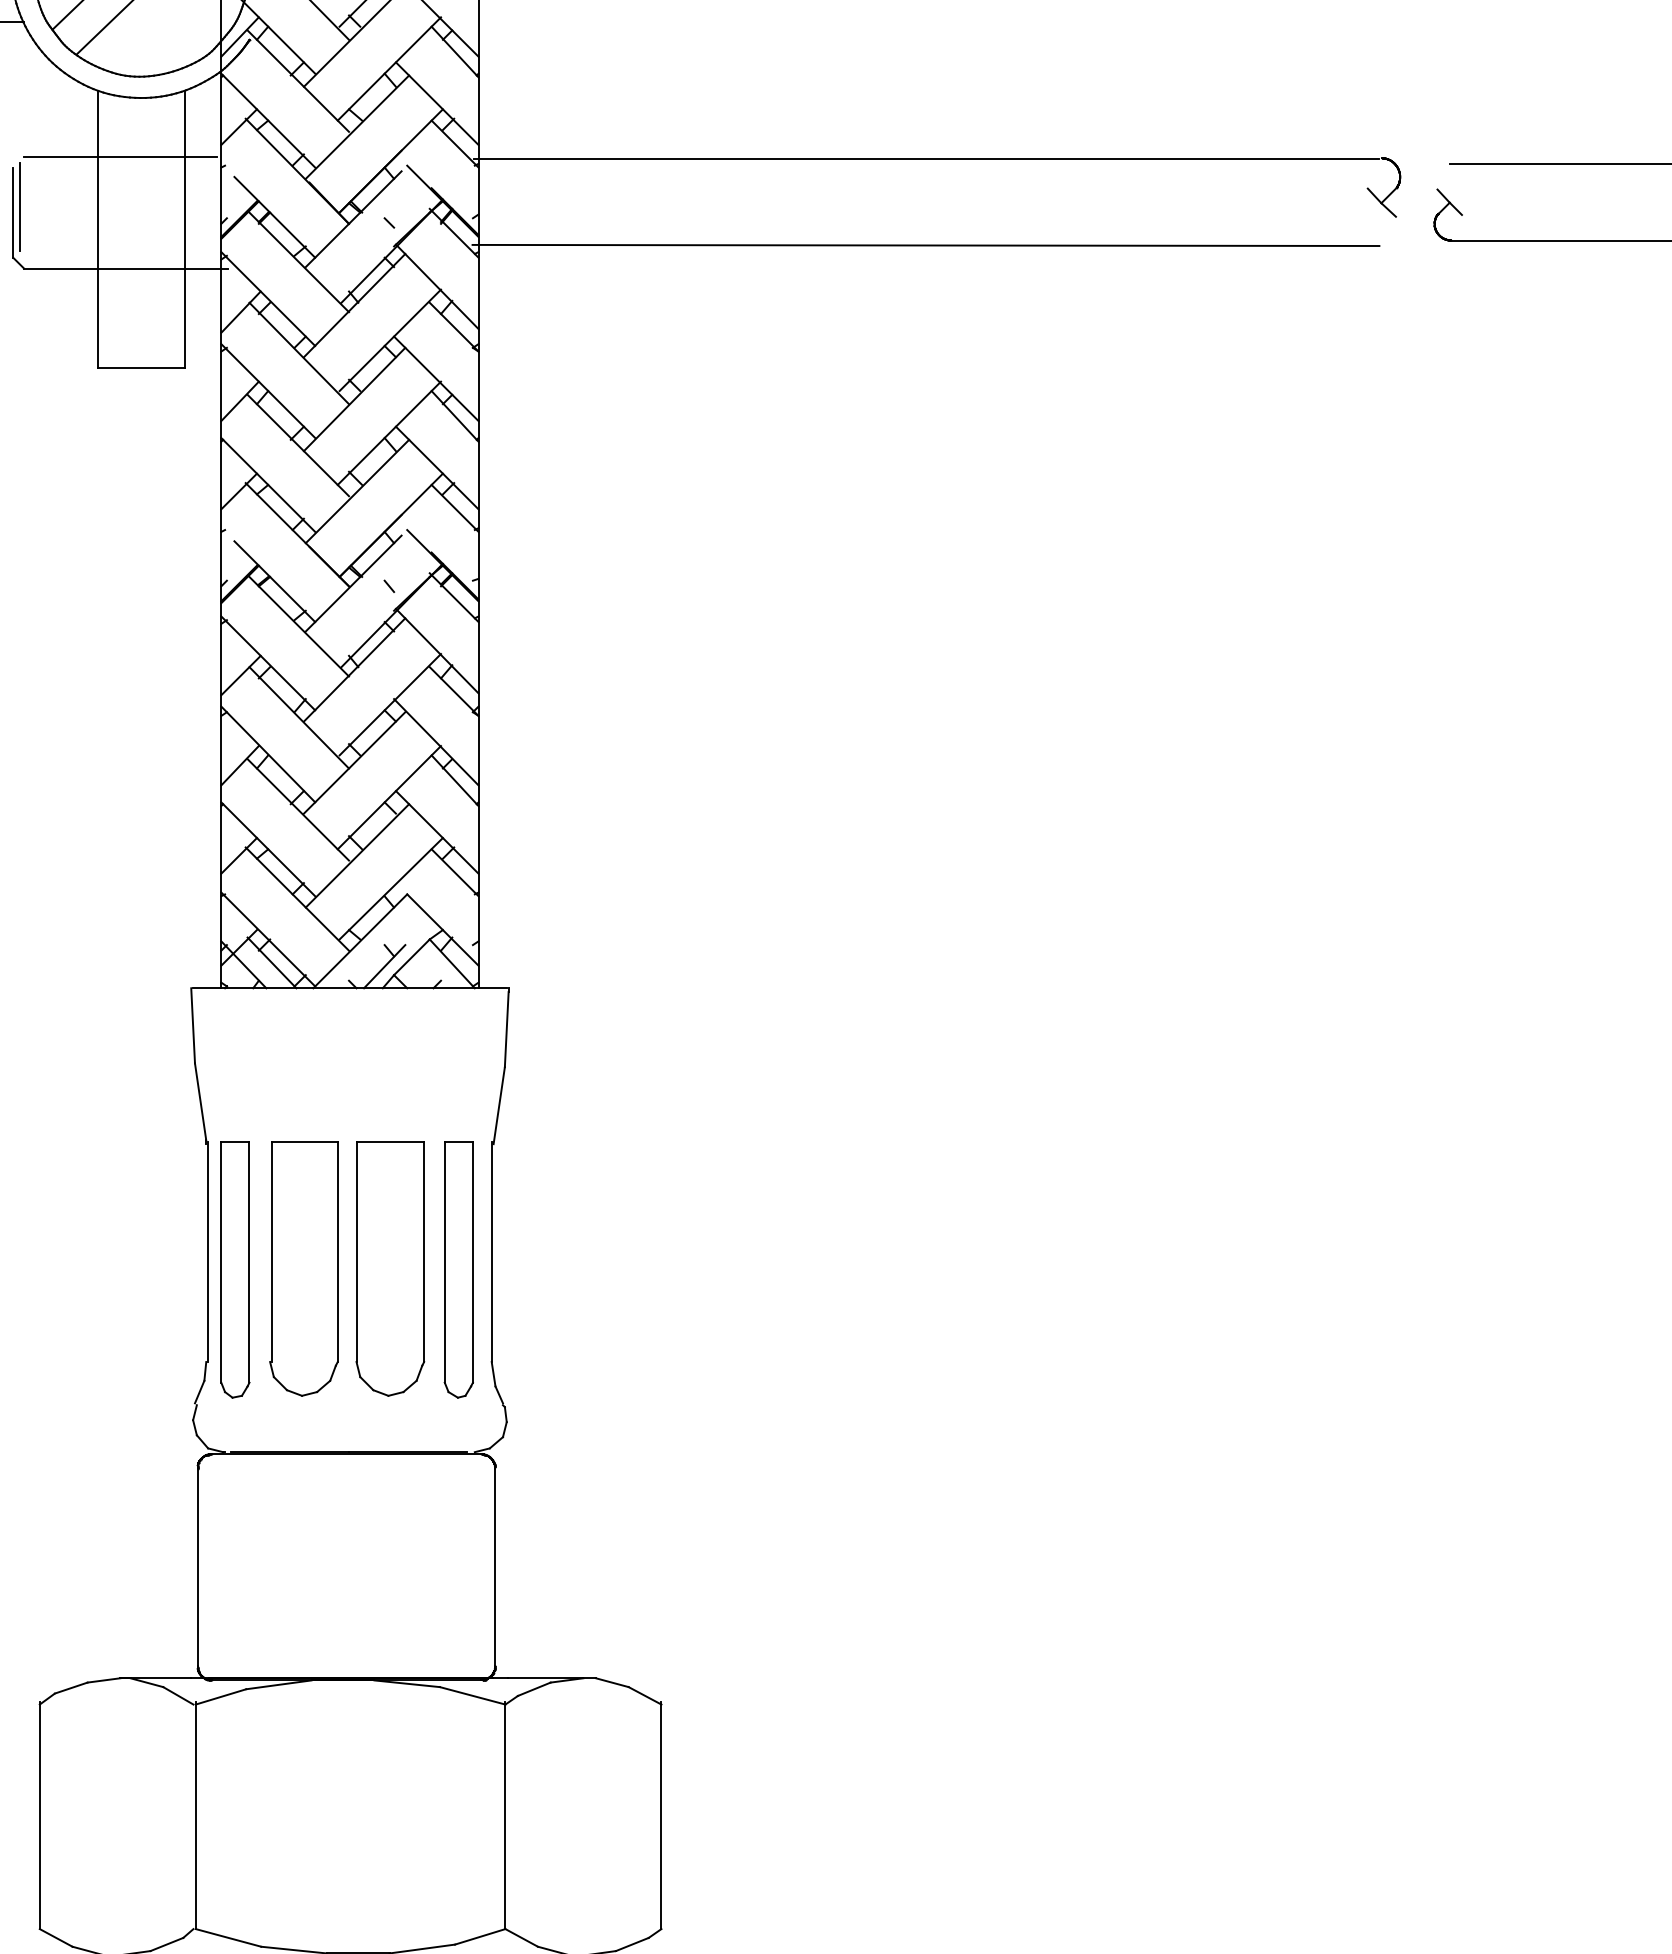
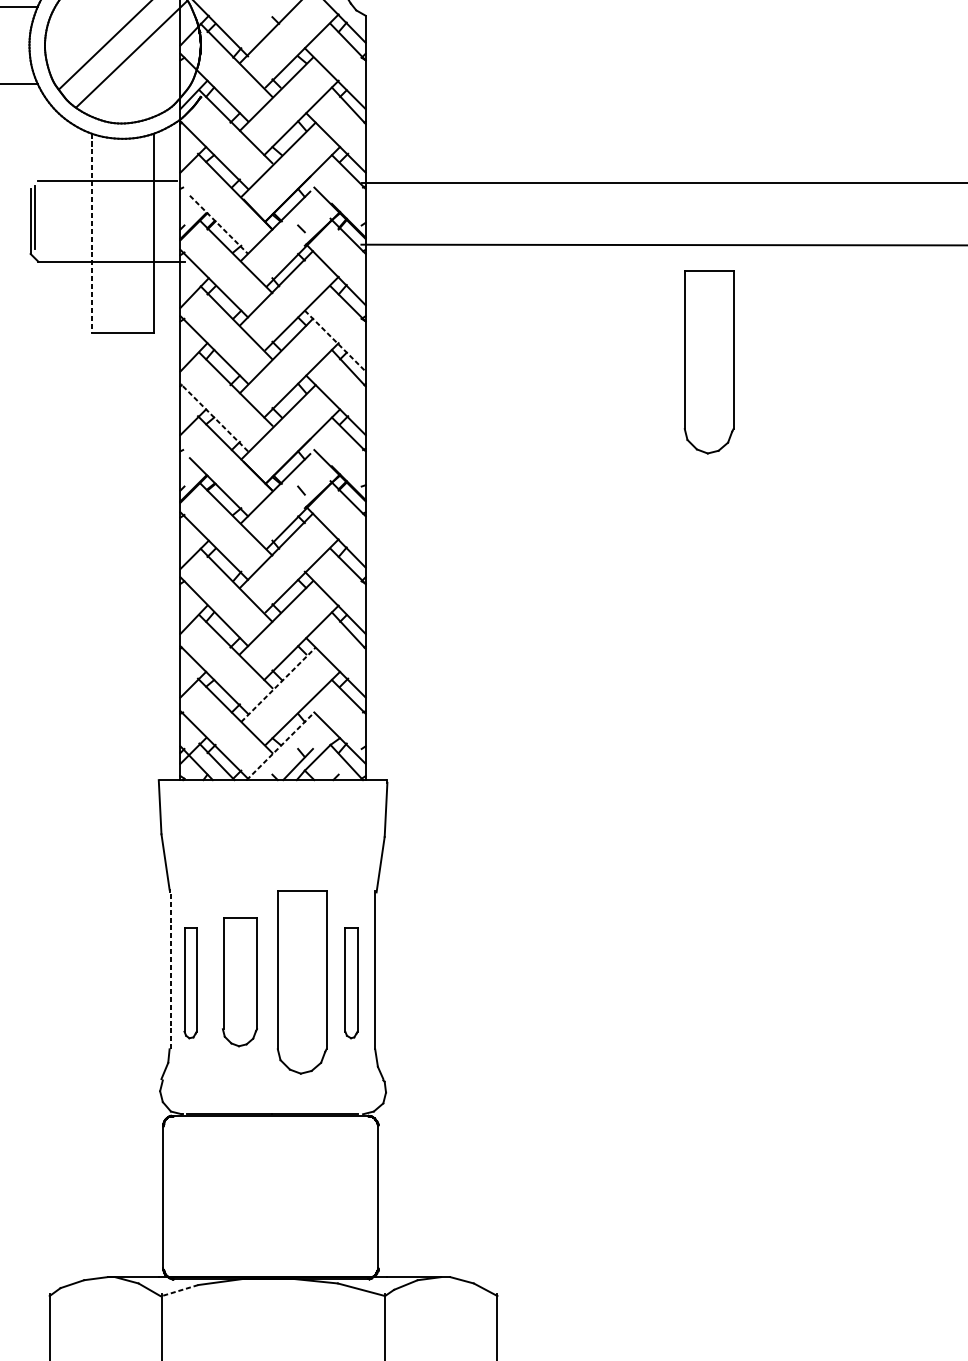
line: (275, 217) -> (219, 224), solid -> dashed
line: (98, 229) -> (91, 233), solid -> dashed
line: (436, 378) -> (335, 340), solid -> dashed
part: (955, 407) -> (709, 361), added
line: (267, 484) -> (213, 417), solid -> dashed
line: (357, 855) -> (278, 684), solid -> dashed
line: (360, 940) -> (280, 745), solid -> dashed
line: (208, 1252) -> (171, 970), solid -> dashed
part: (303, 1268) -> (239, 981), size x0.7
part: (235, 1269) -> (190, 982), size x0.6
part: (458, 1269) -> (351, 982), size x0.6
line: (220, 1697) -> (179, 1290), solid -> dashed

